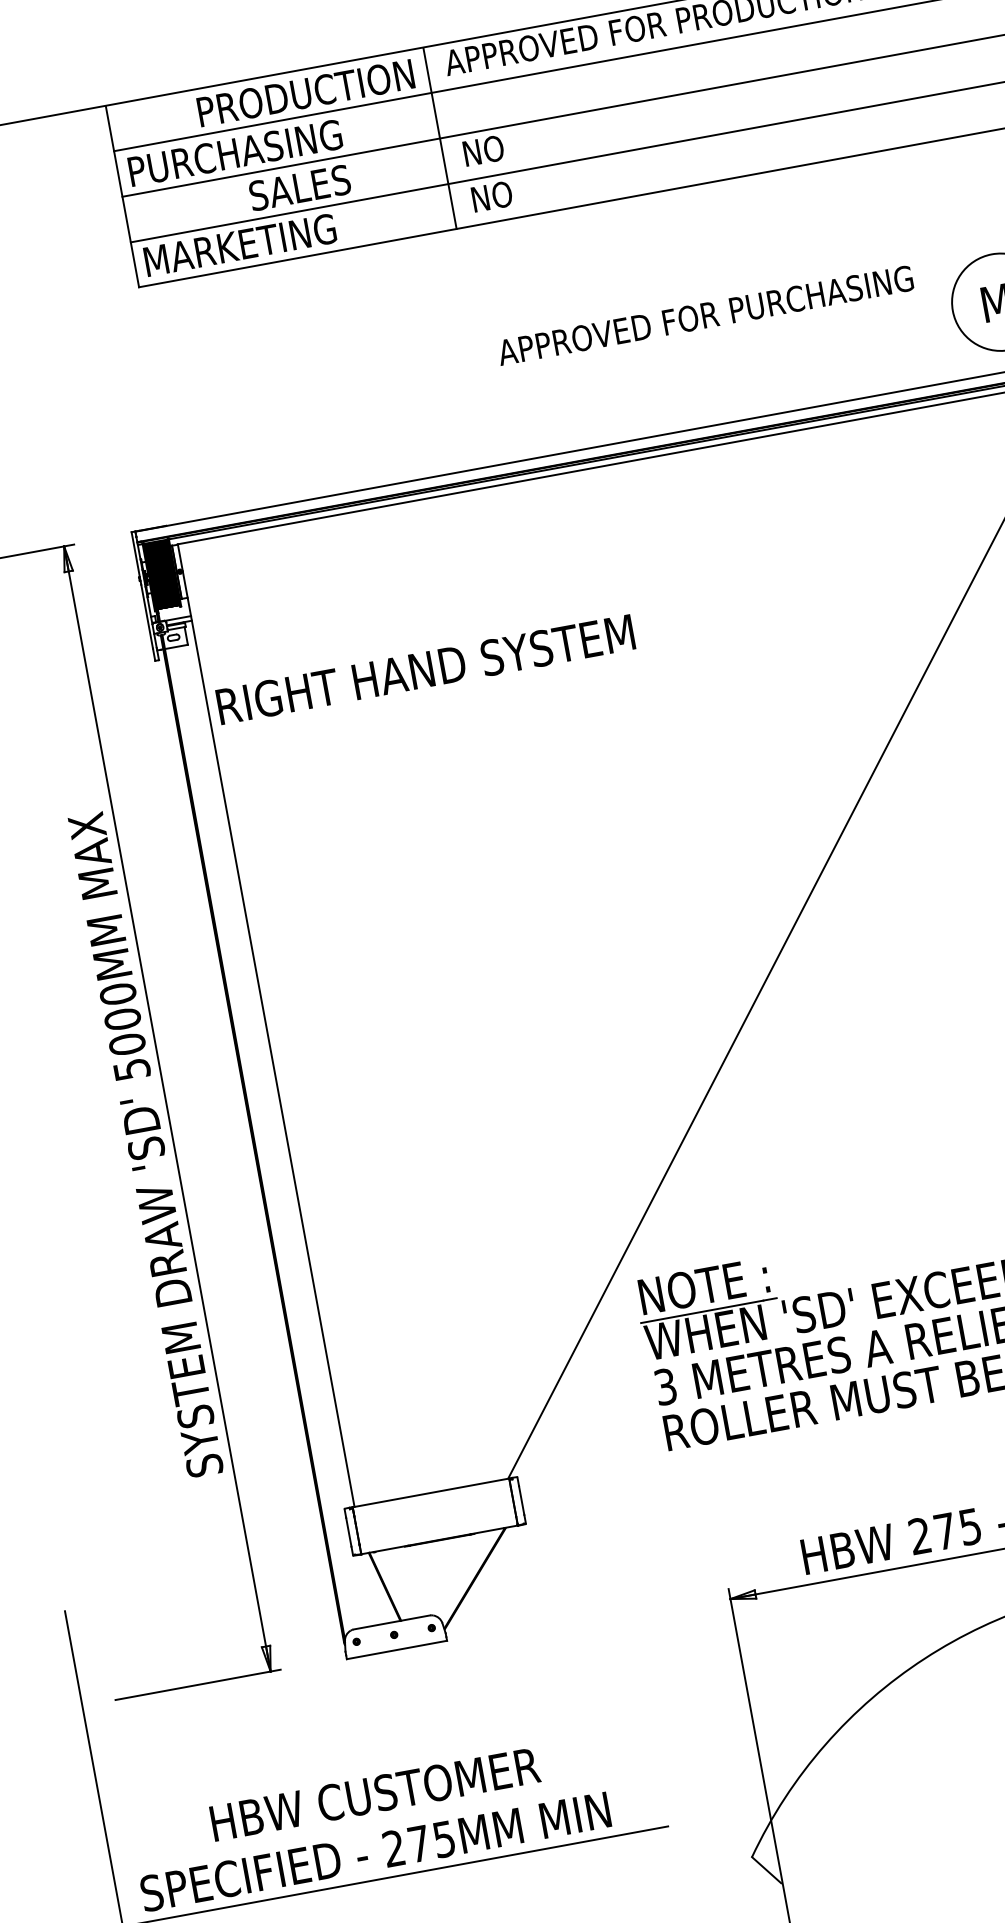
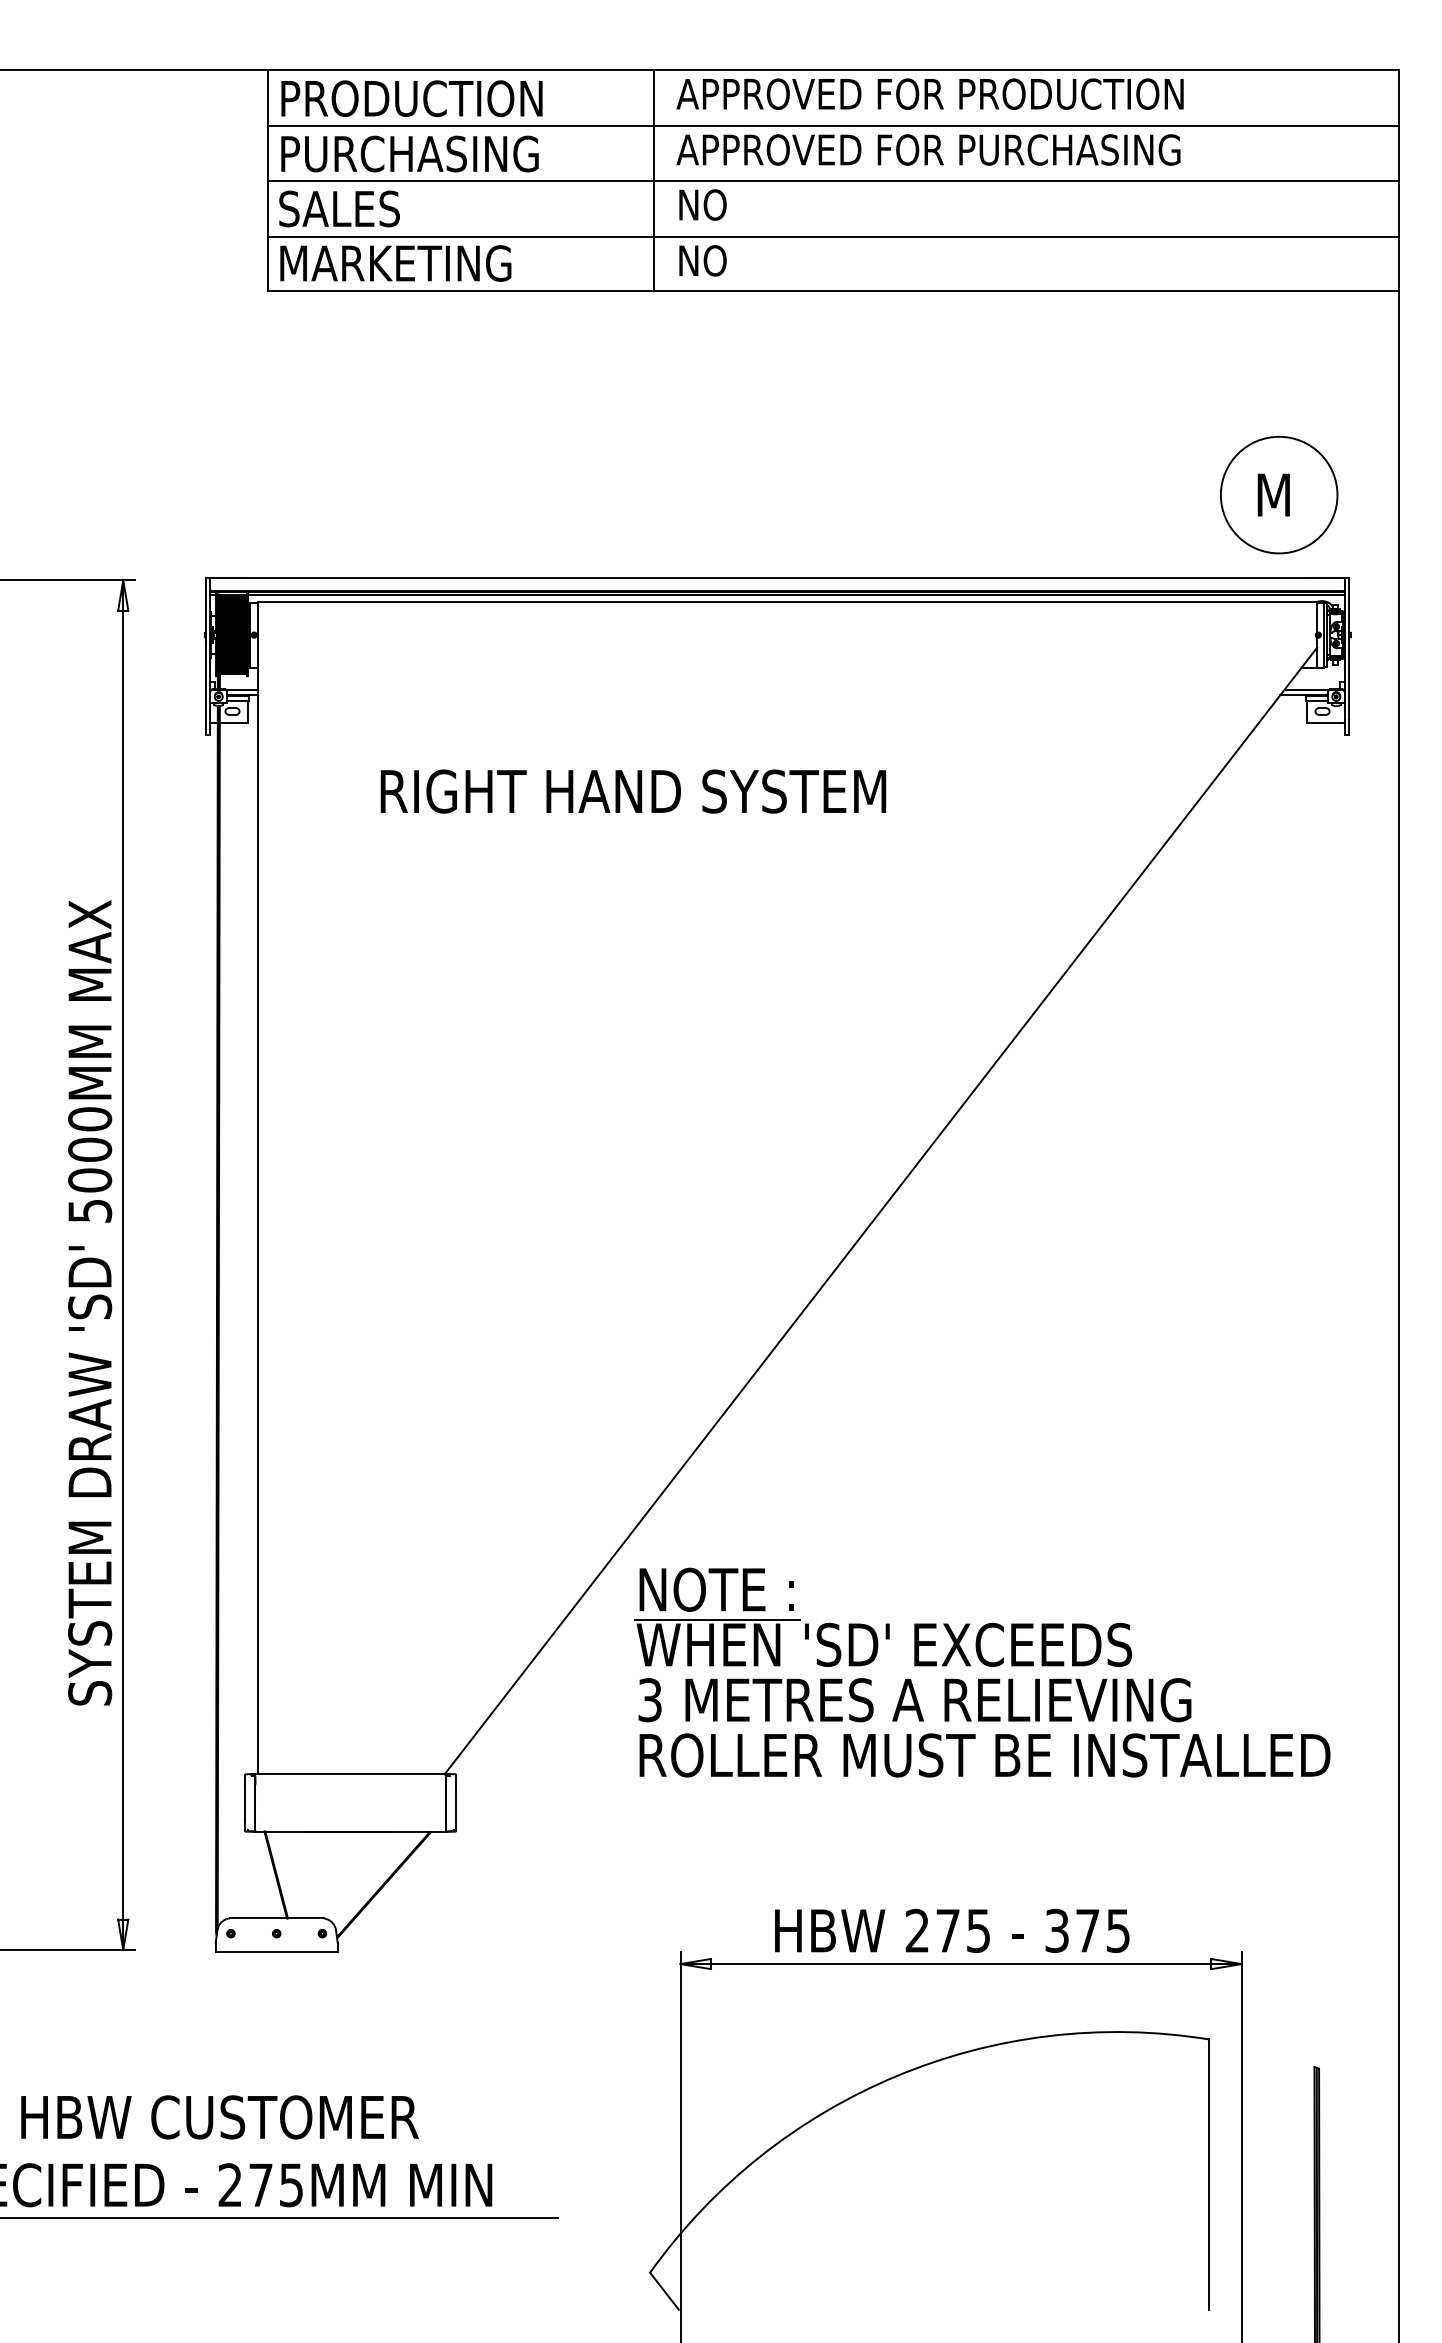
text: (305, 93) -> (411, 98), moved
text: (299, 187) -> (339, 208), moved
text: (705, 315) -> (928, 149), moved
text: (425, 669) -> (633, 791), moved

